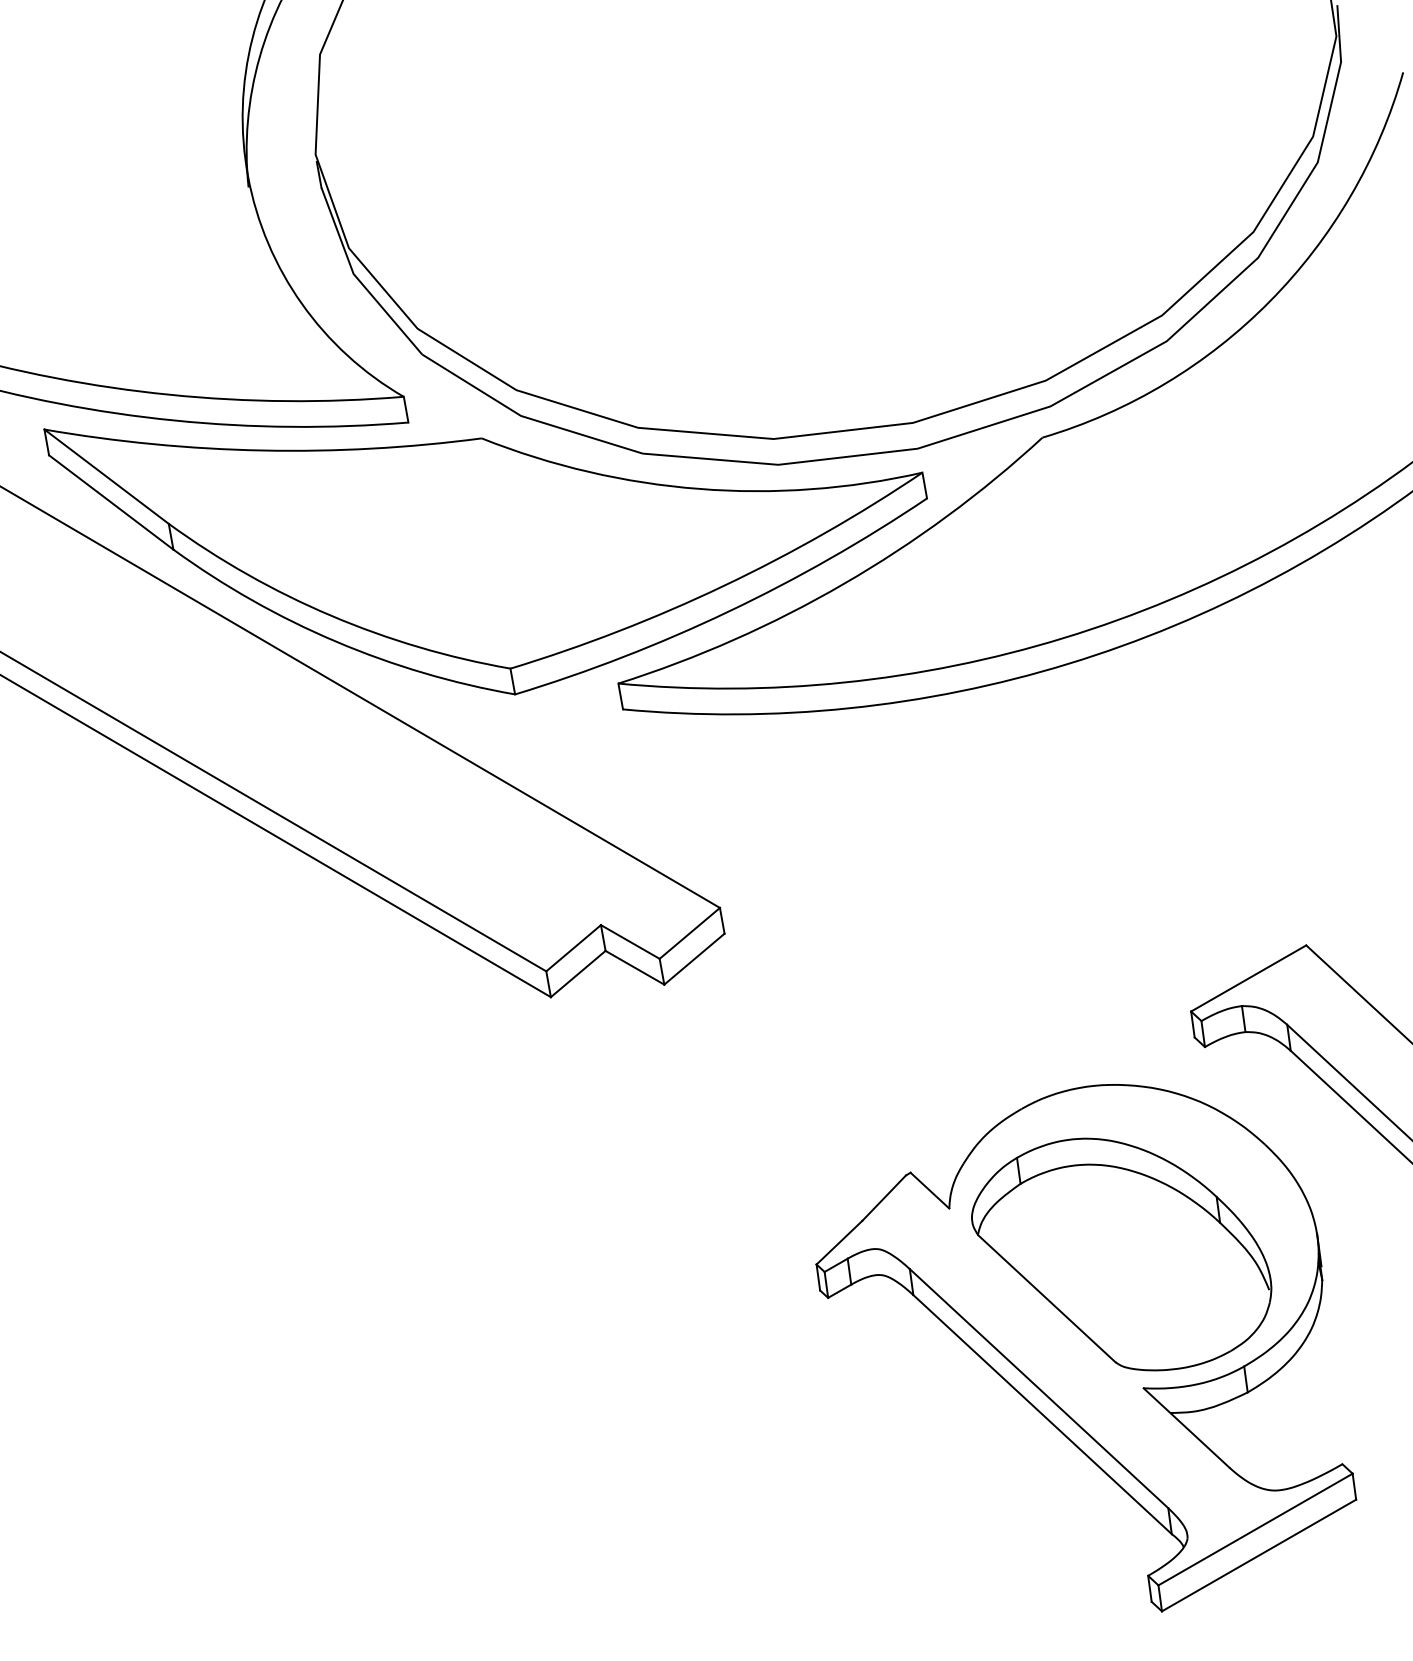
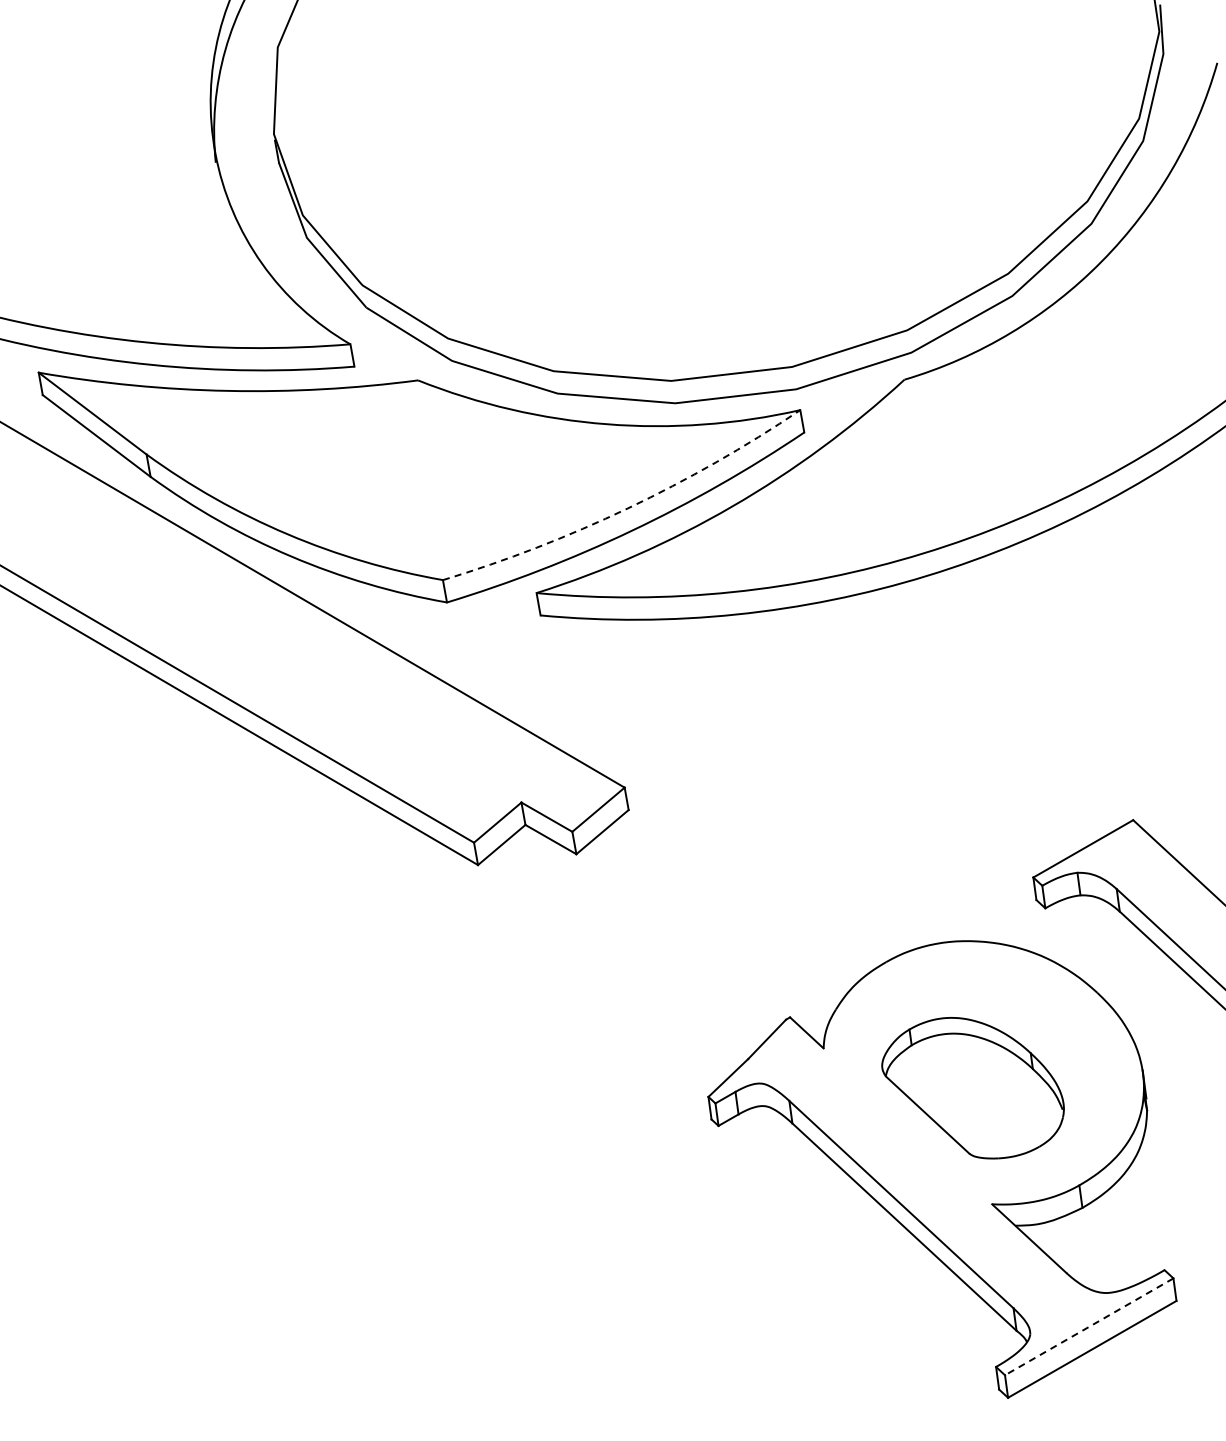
arc: (723, 586) -> (627, 508), solid -> dashed
part: (1120, 1253) -> (972, 1087), size x0.7
line: (1254, 1530) -> (1088, 1327), solid -> dashed

